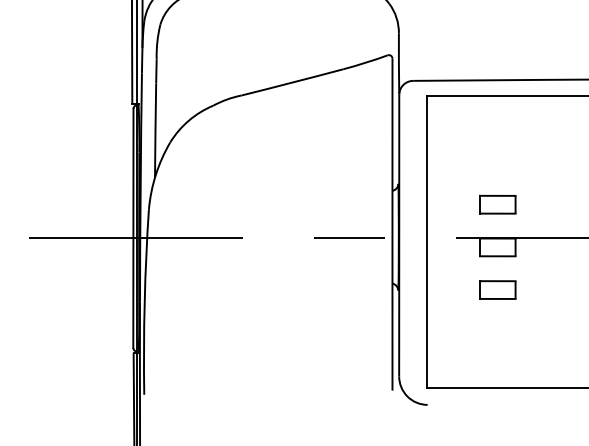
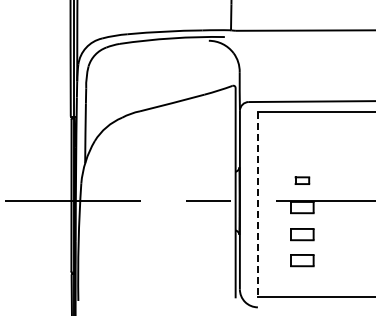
part: (497, 204) -> (302, 180), size x0.6
line: (426, 242) -> (257, 204), solid -> dashed
part: (497, 330) -> (302, 260), added

